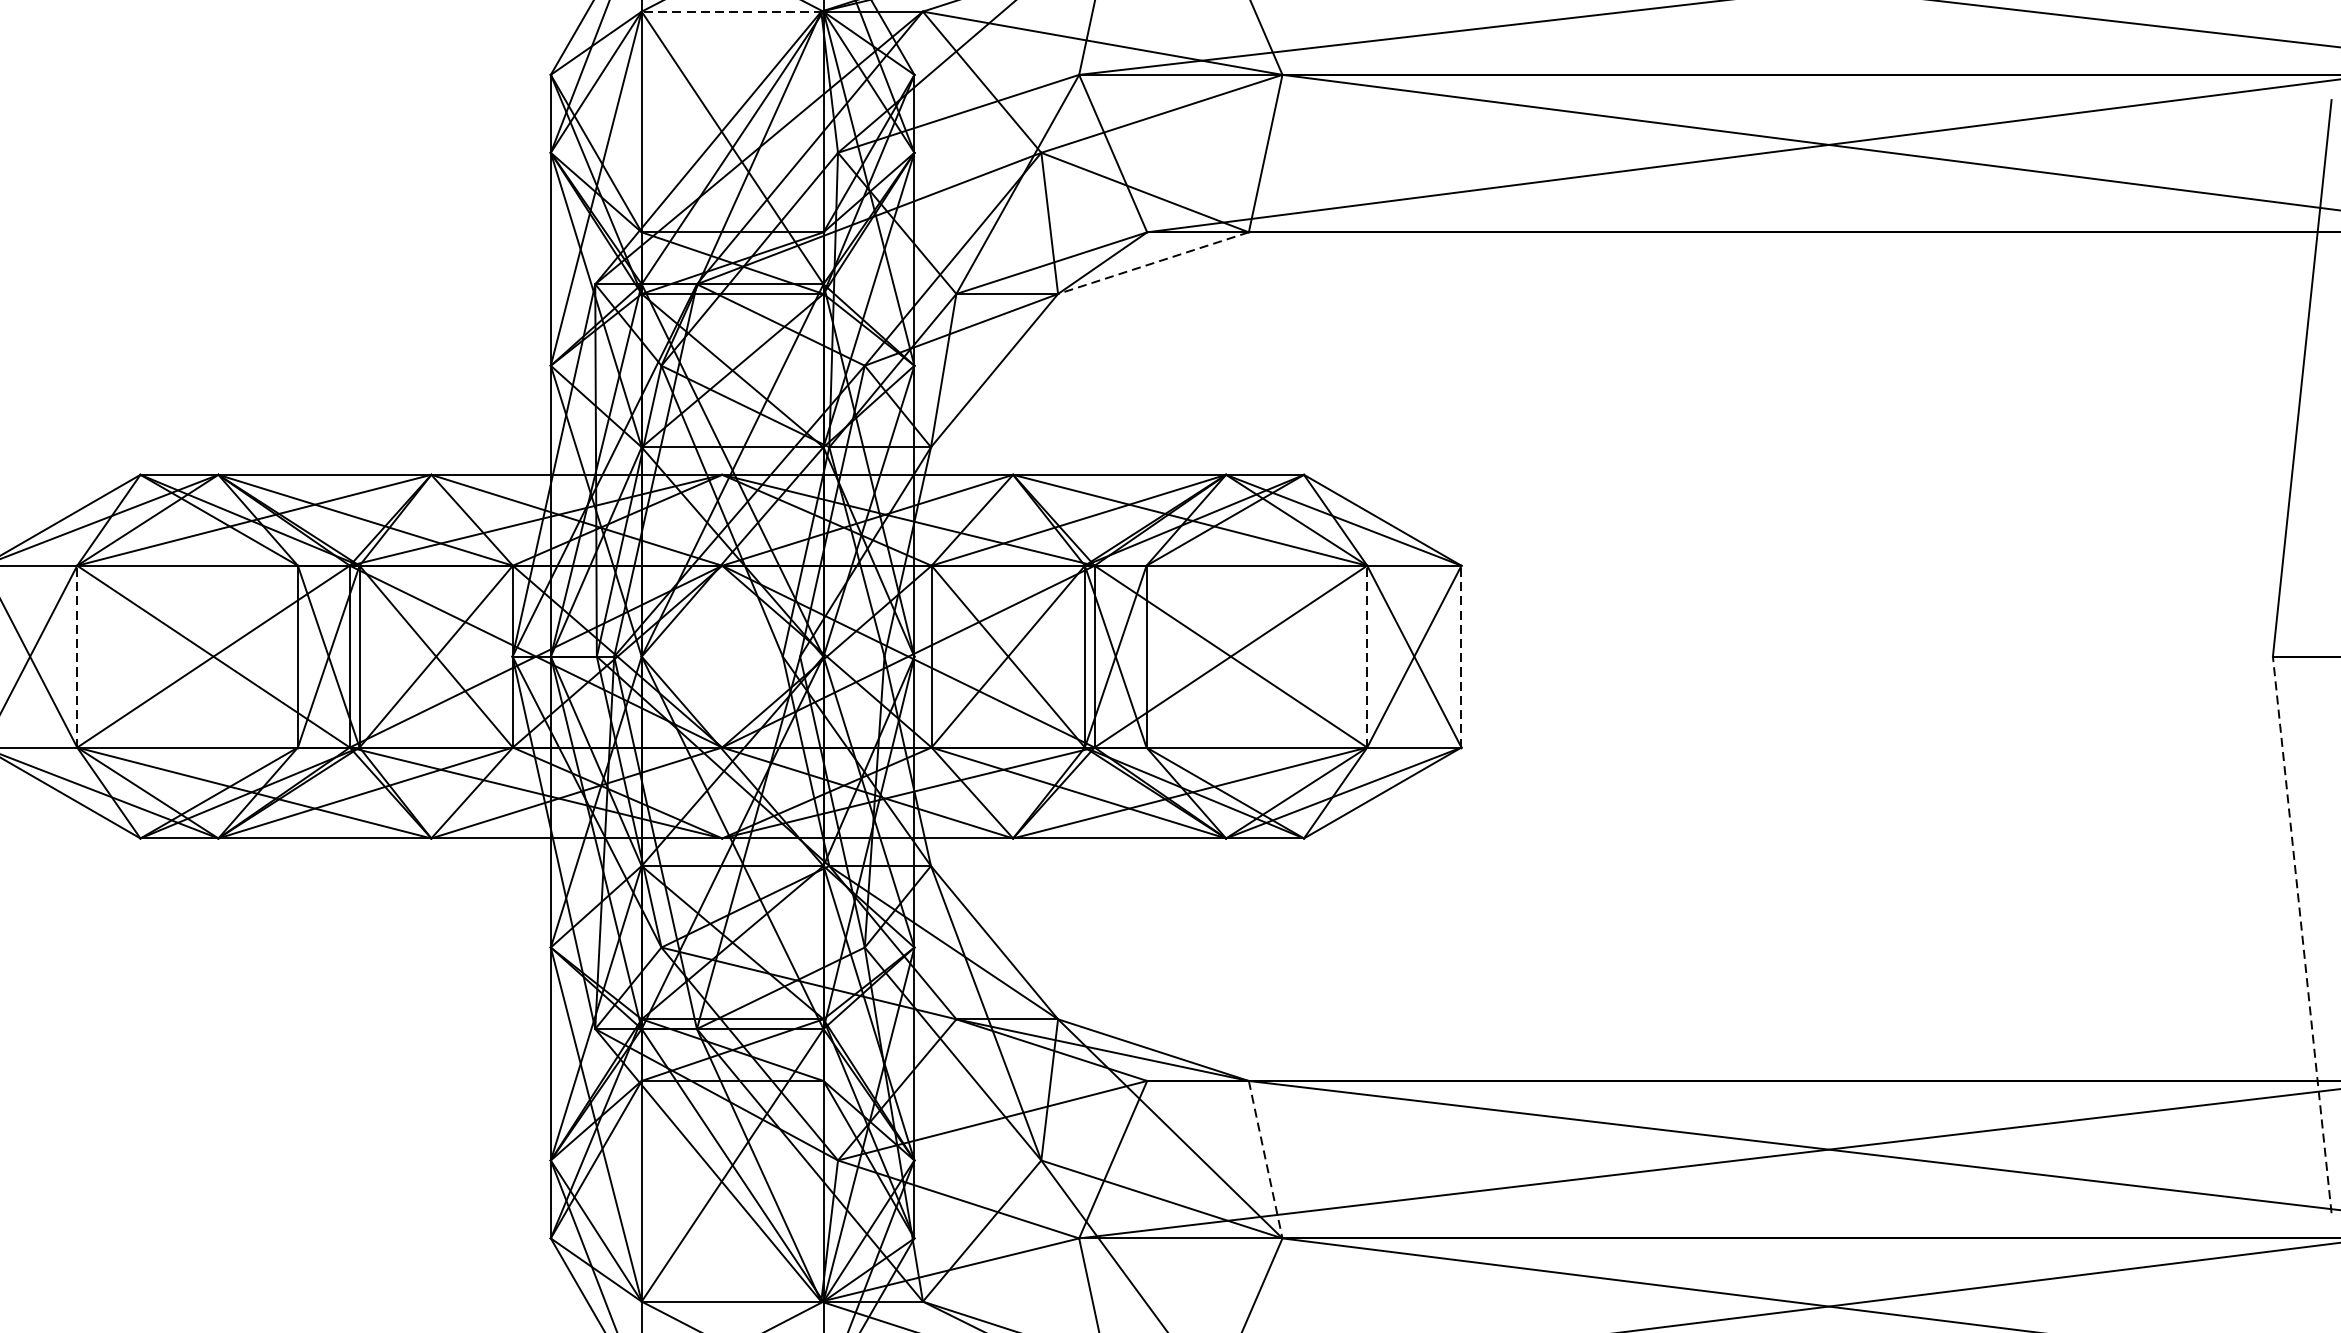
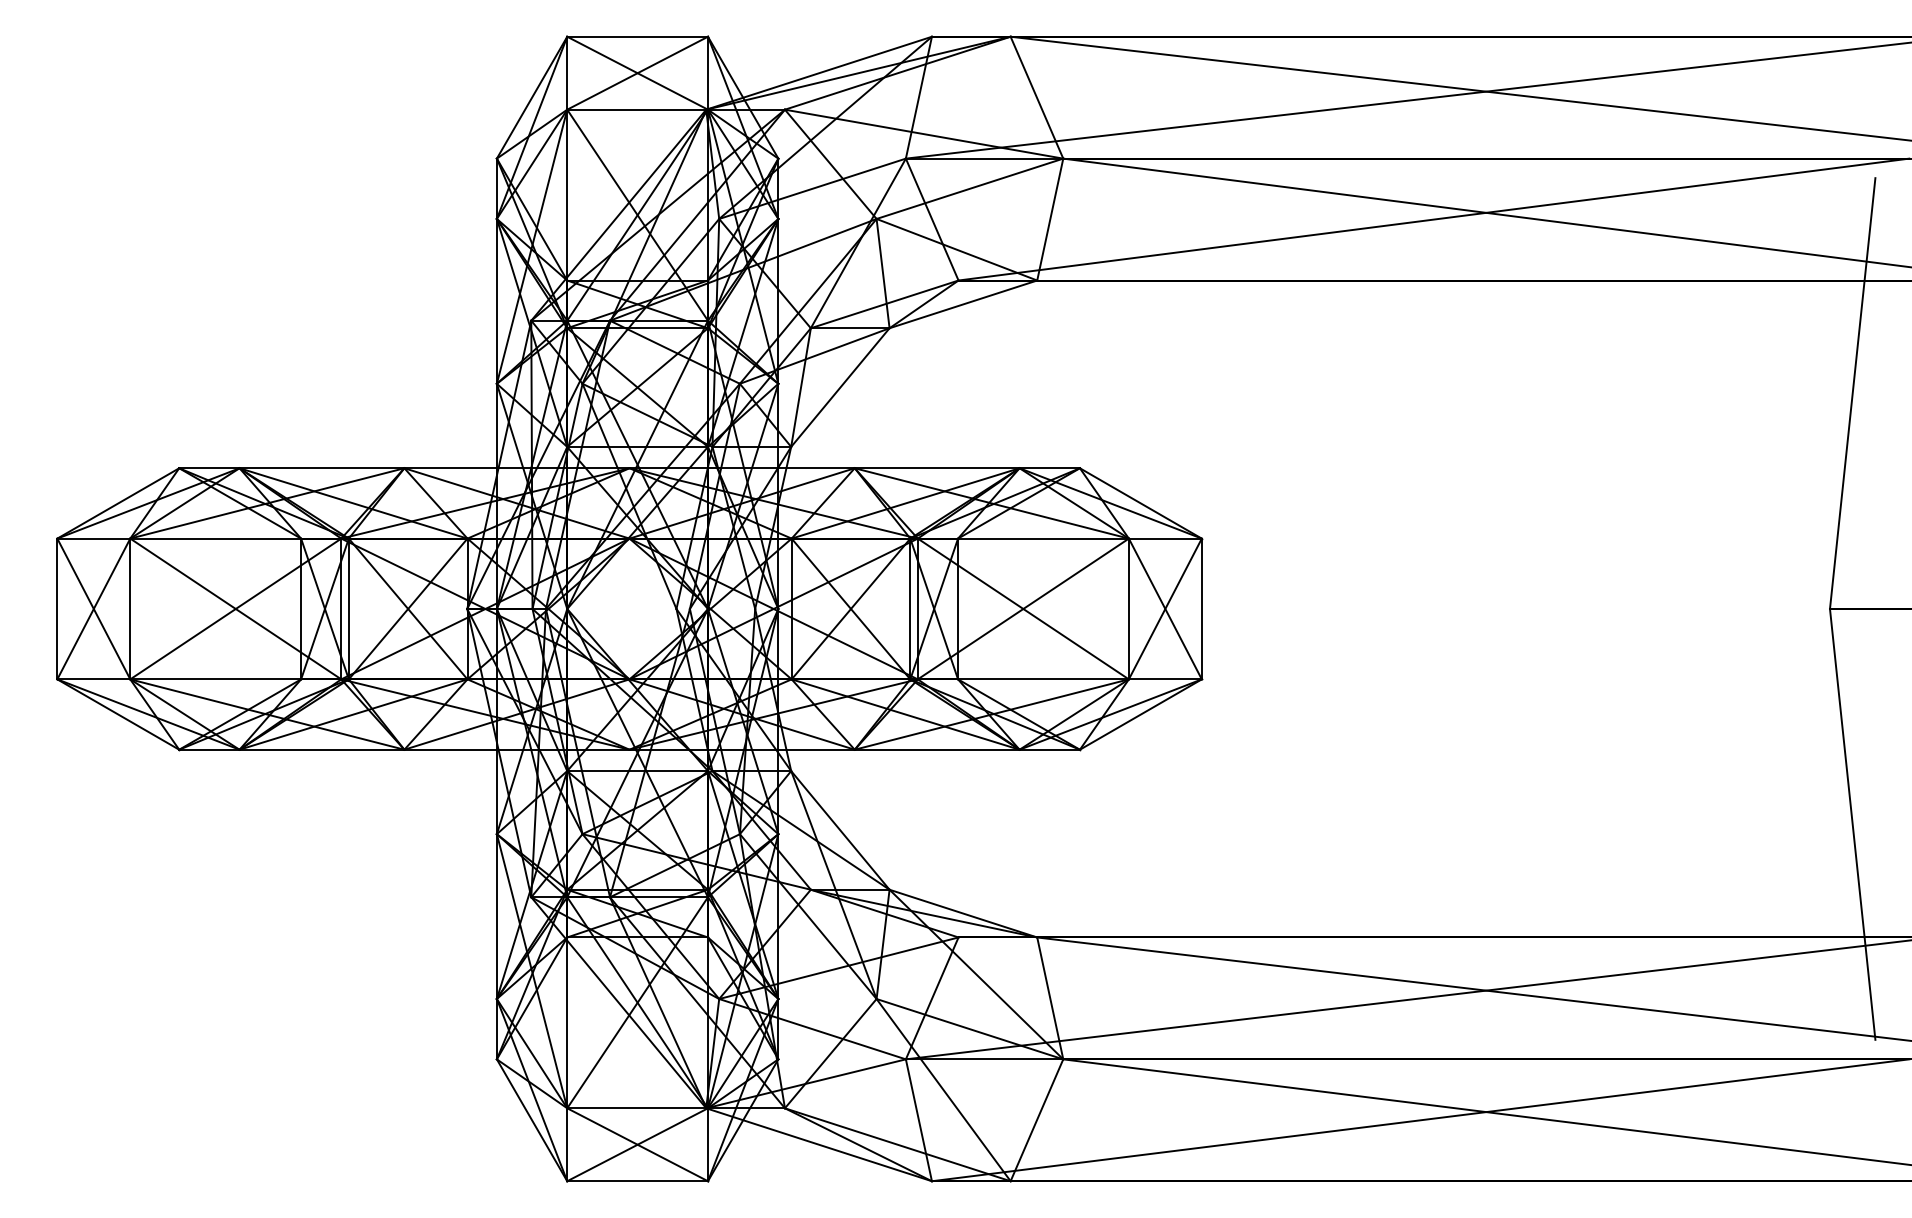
line: (732, 11) -> (637, 109), dashed -> solid
line: (1153, 263) -> (963, 304), dashed -> solid
line: (77, 656) -> (130, 608), dashed -> solid
line: (1366, 656) -> (1128, 608), dashed -> solid
line: (1461, 656) -> (1201, 608), dashed -> solid
line: (2302, 935) -> (1852, 824), dashed -> solid
line: (1265, 1159) -> (1050, 998), dashed -> solid

